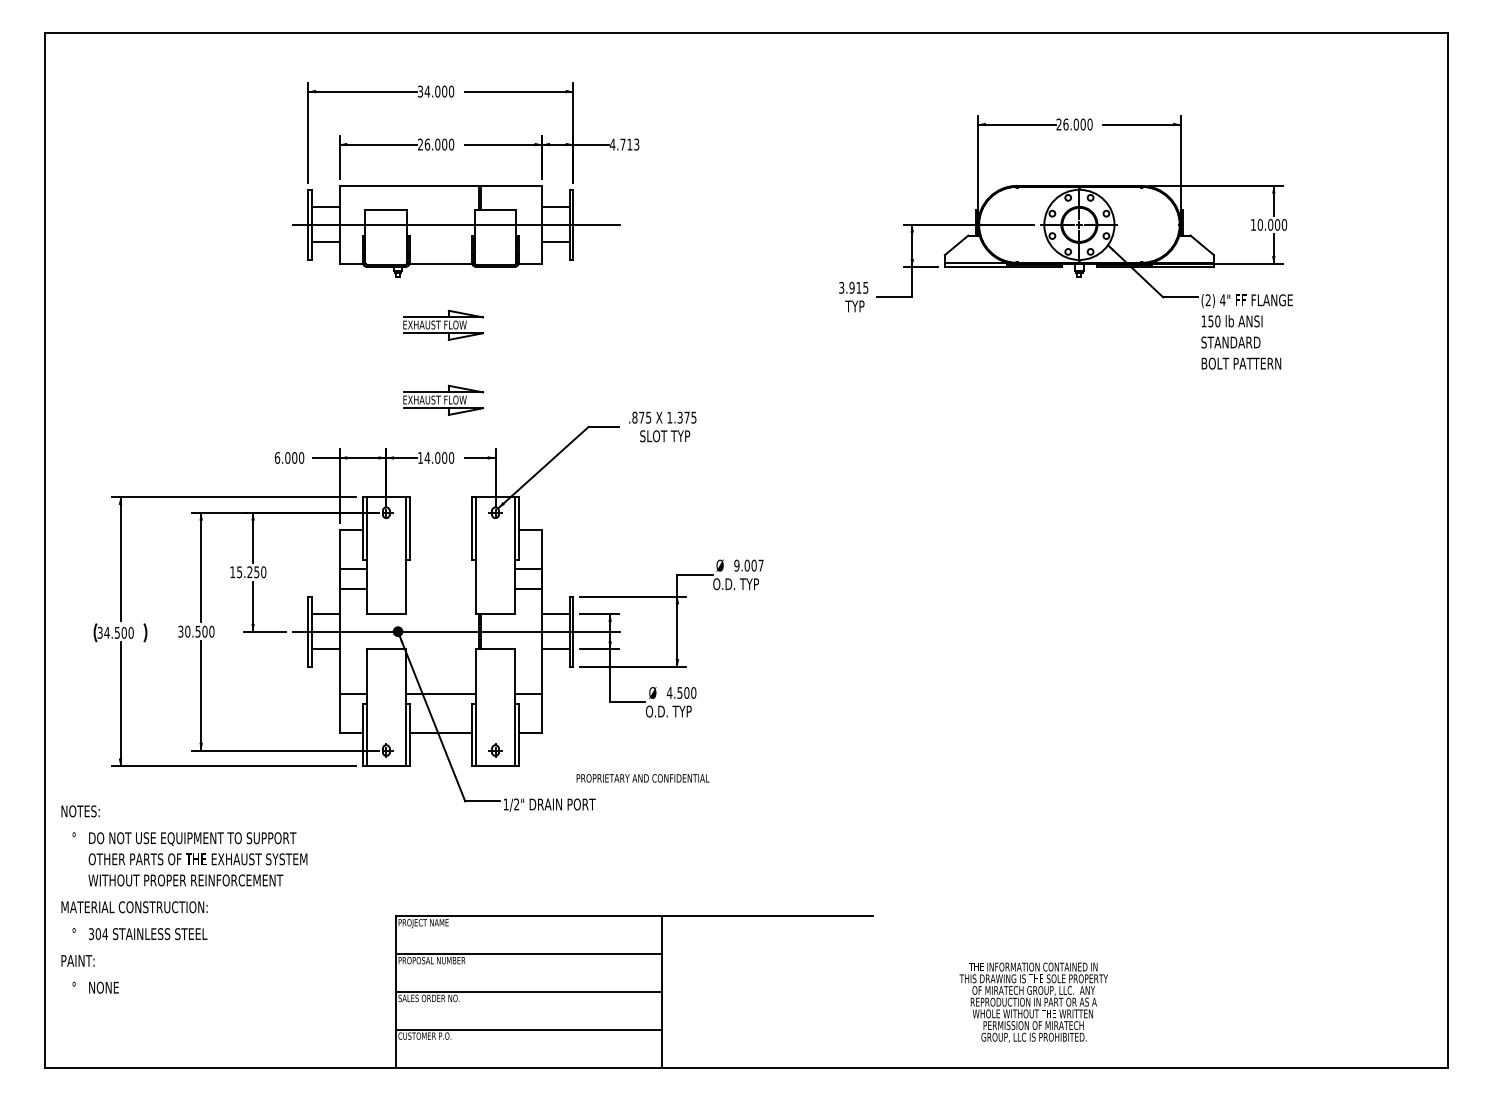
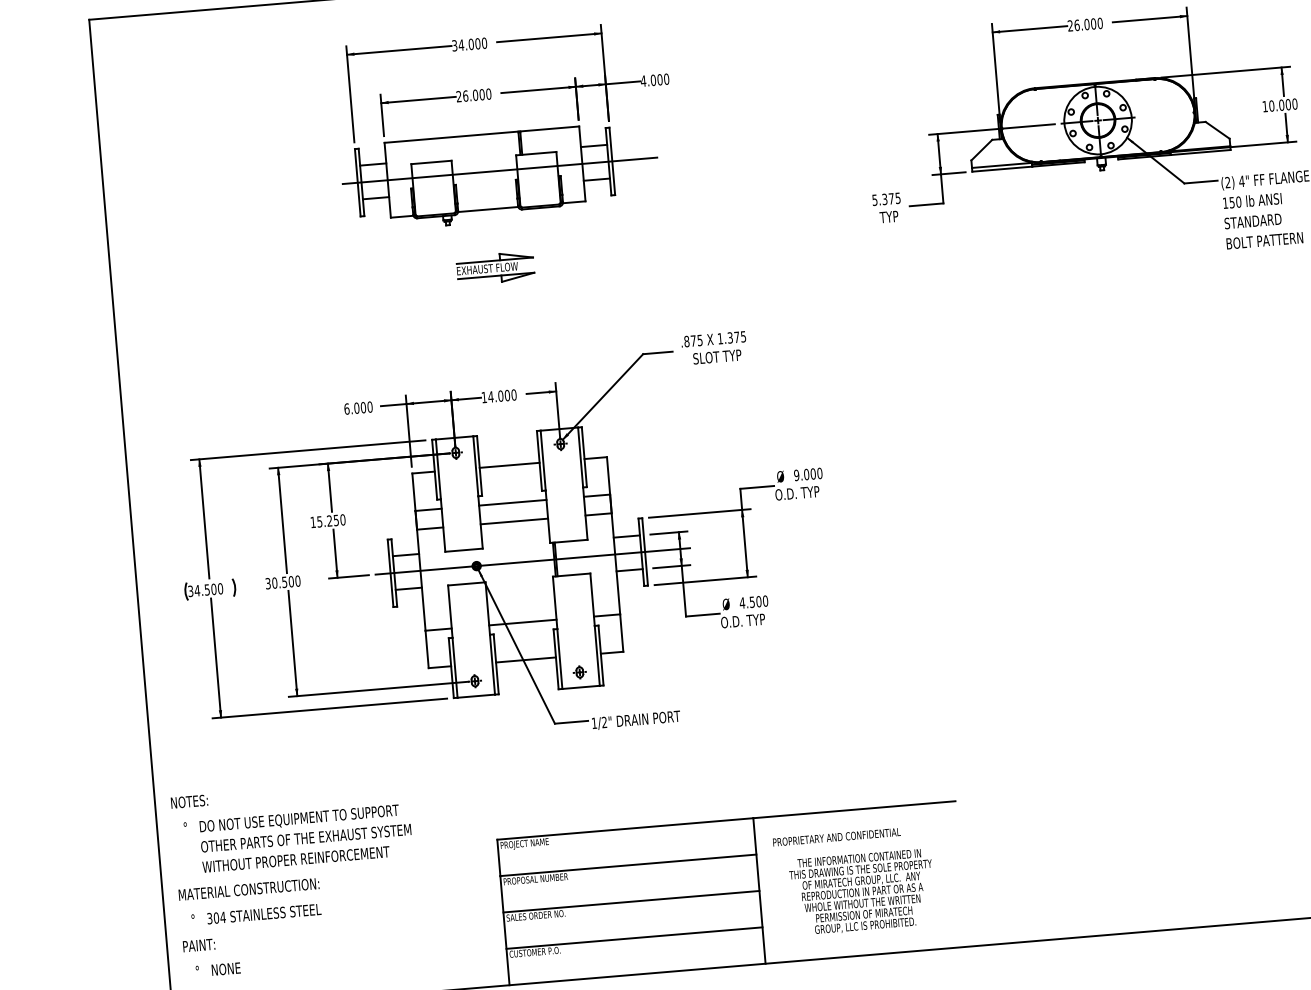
text: (629, 144) -> (659, 79), 4.713 -> 4.000
text: (850, 287) -> (883, 199), 3.915 -> 5.375
part: (443, 399) -> (501, 339), removed
line: (440, 530) -> (509, 465), added
text: (760, 565) -> (819, 473), 9.007 -> 9.000
line: (440, 569) -> (512, 502), added
line: (440, 588) -> (513, 521), added
text: (642, 778) -> (836, 837), moved
text: (184, 899) -> (296, 877), moved
text: (1033, 1002) -> (862, 892), moved

